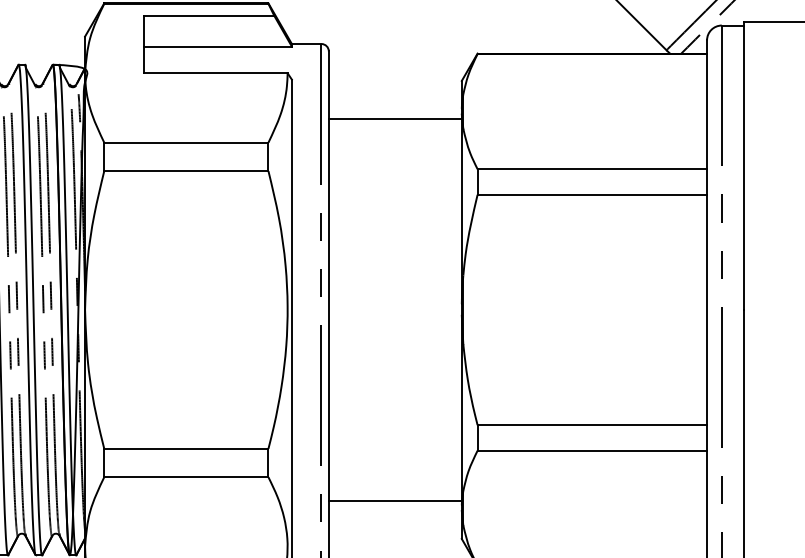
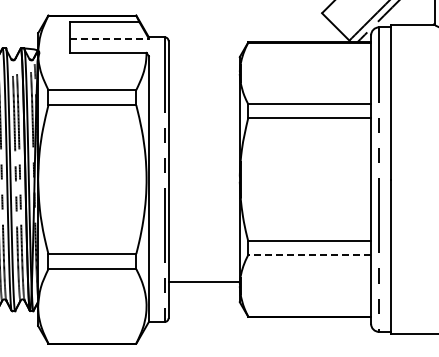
line: (218, 46) -> (109, 38), solid -> dashed
line: (393, 119) -> (203, 77), removed
line: (591, 449) -> (309, 254), solid -> dashed

